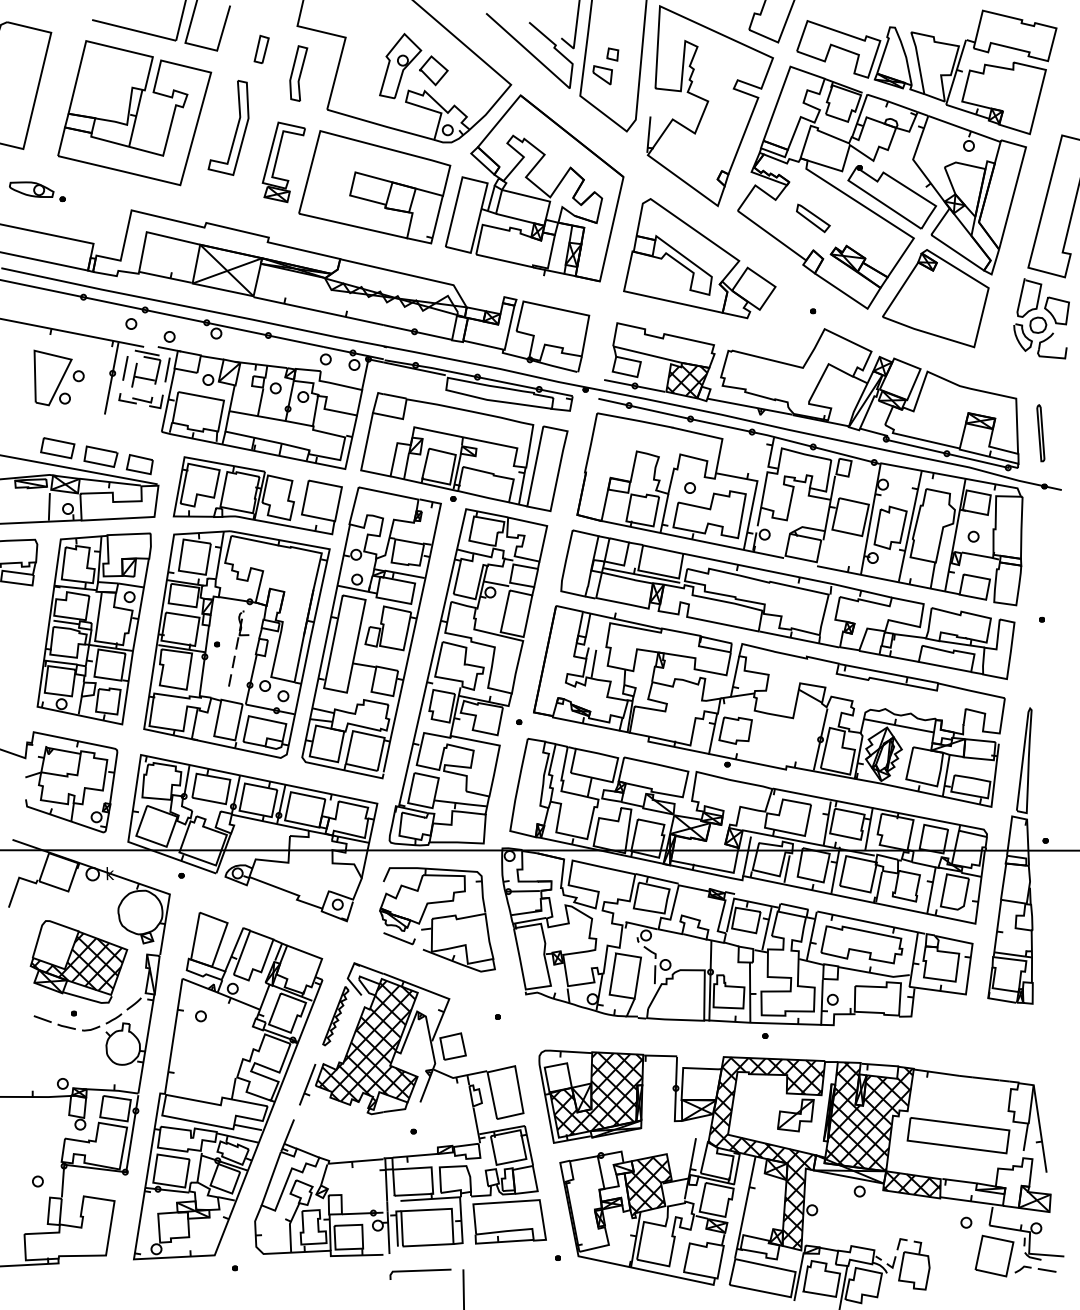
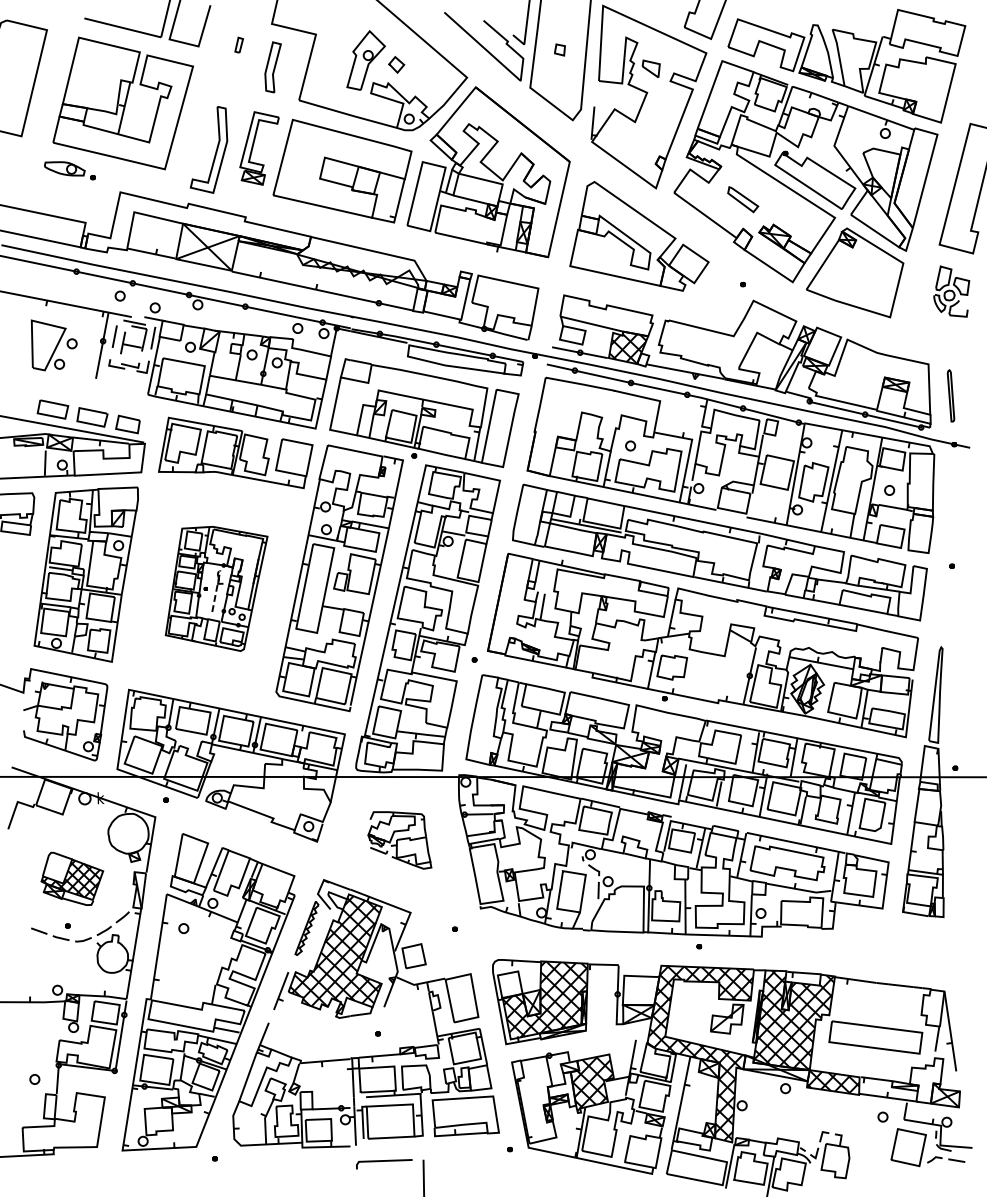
part: (261, 48) -> (239, 44), size x0.6
part: (433, 70) -> (396, 64), size x0.6
part: (602, 75) -> (651, 69), moved
part: (235, 130) -> (215, 152), moved
part: (37, 191) -> (70, 170), moved
part: (1041, 318) -> (951, 291), size x0.7
part: (236, 644) -> (216, 588), size x0.6
part: (437, 919) -> (399, 840), size x0.6
part: (78, 961) -> (71, 878), size x0.7

